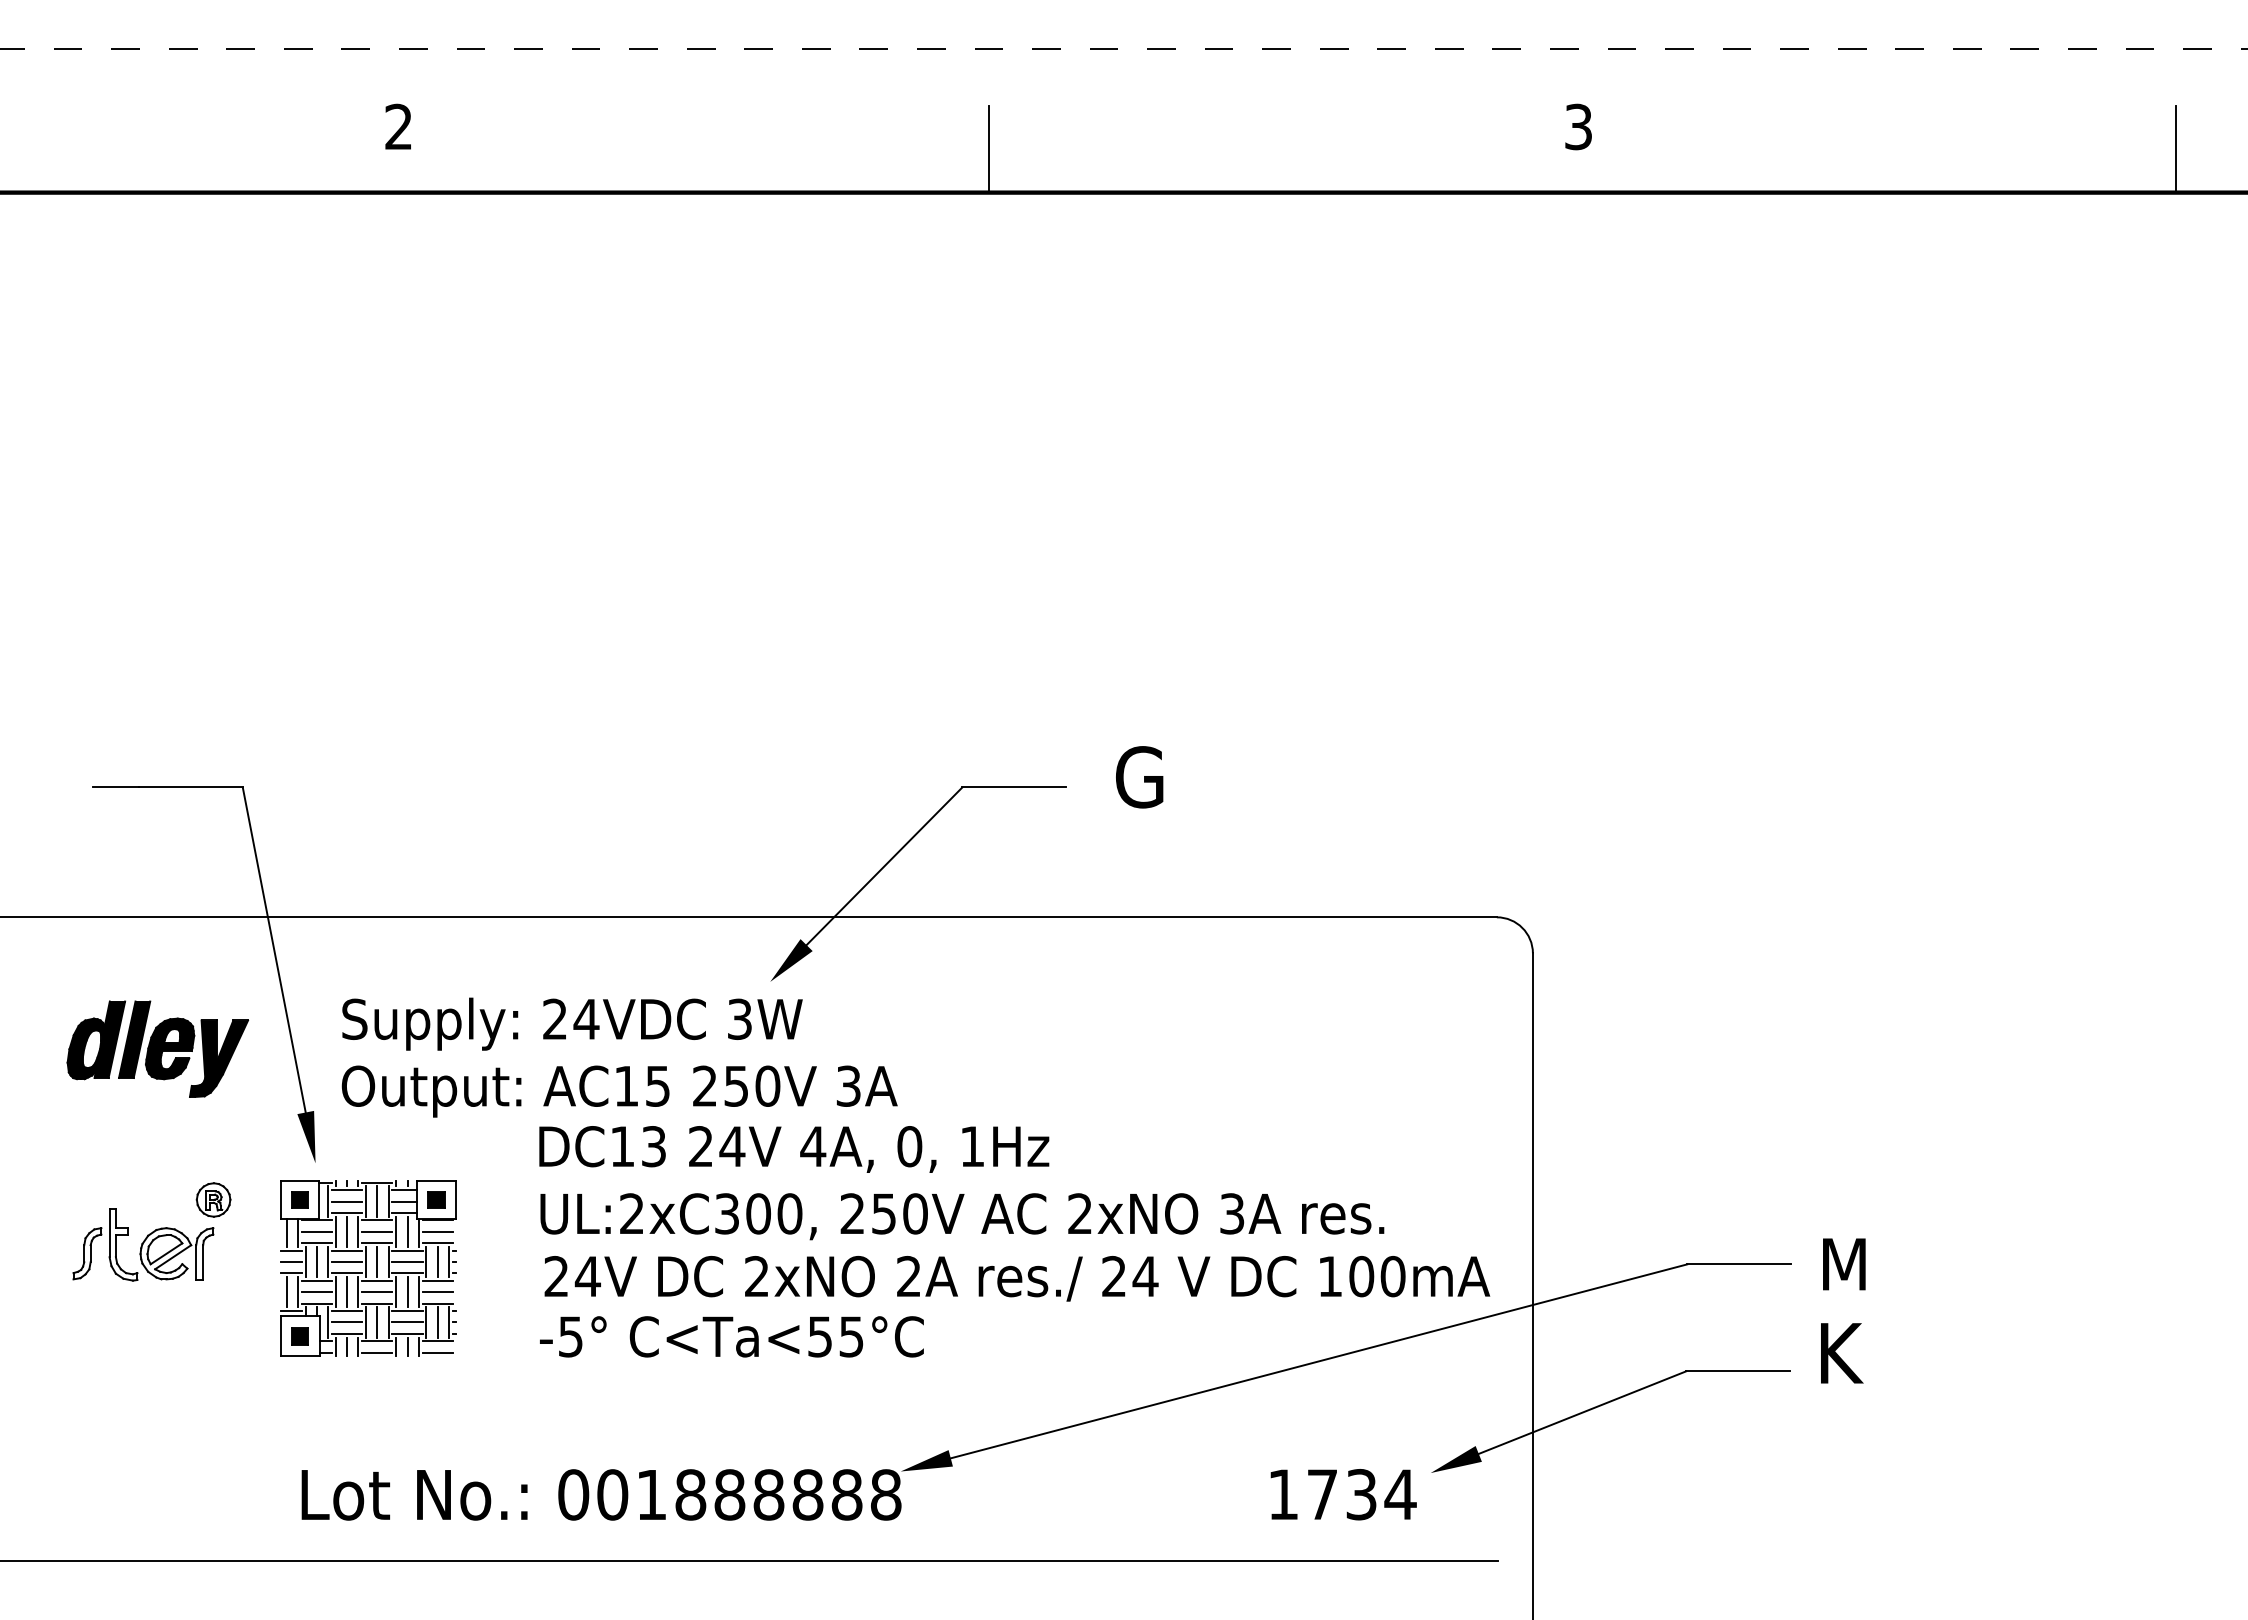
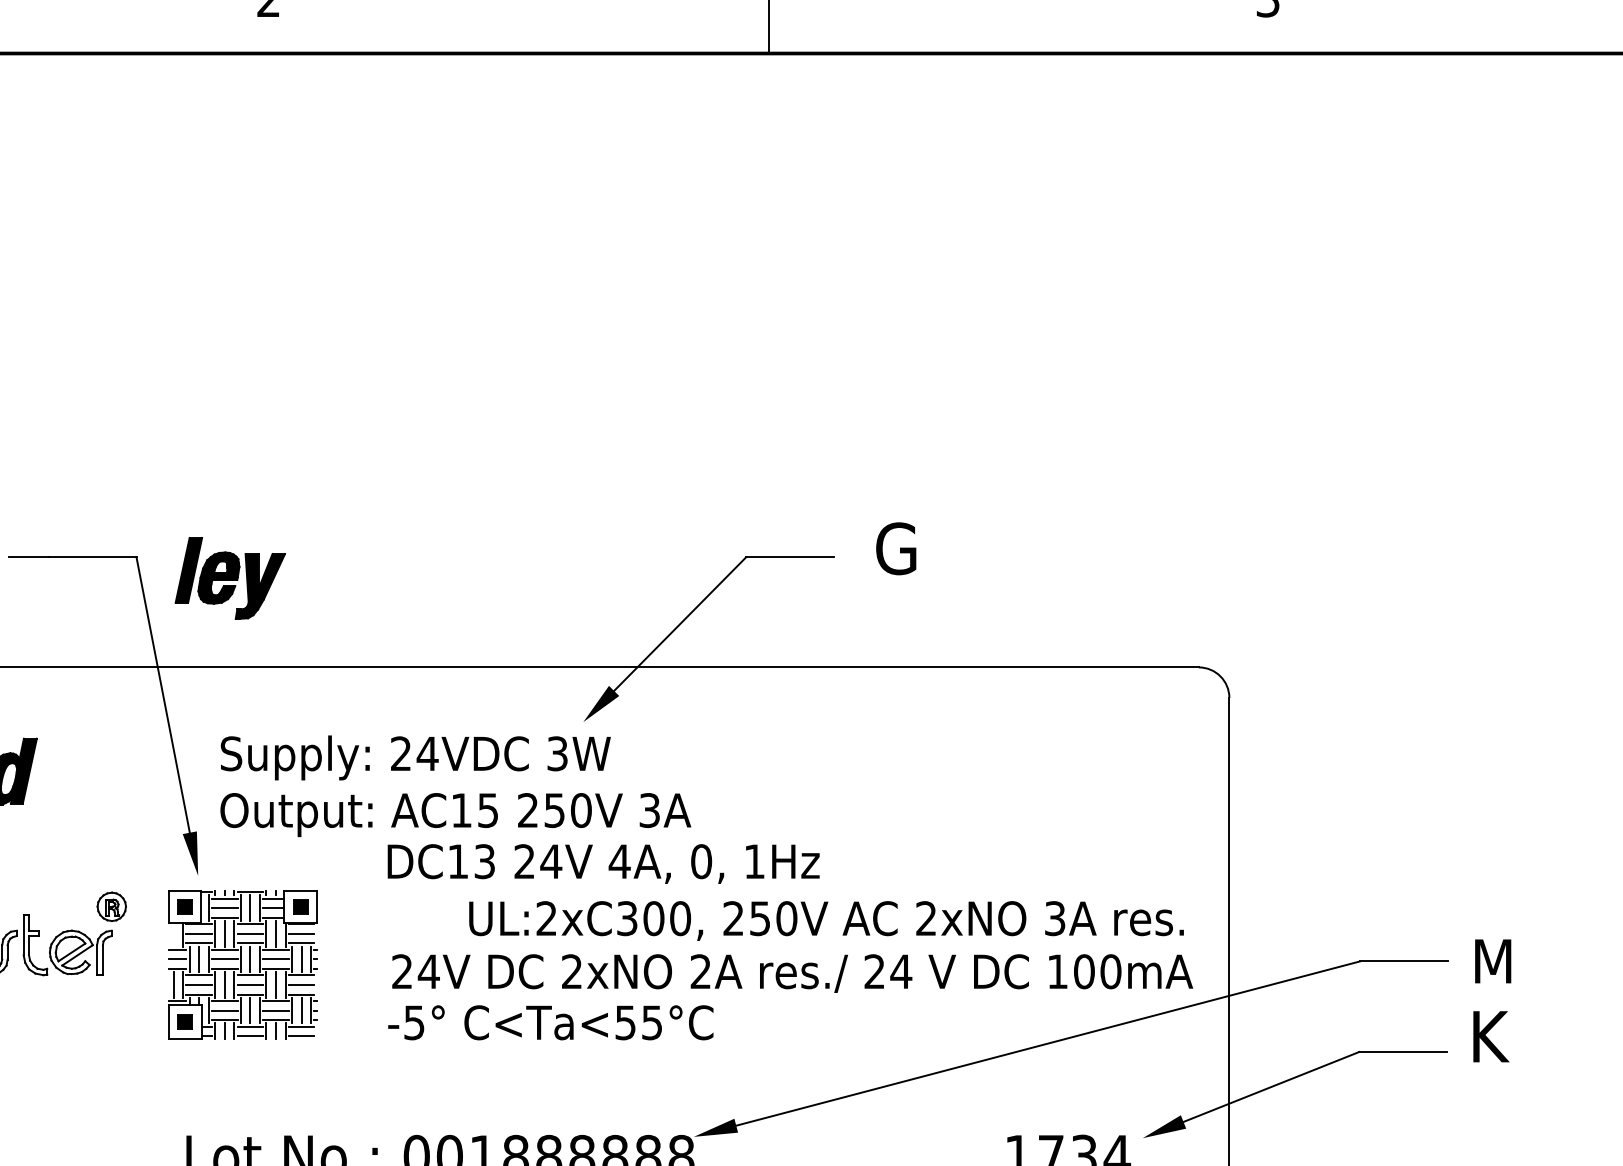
part: (183, 1048) -> (230, 577), moved
text: (962, 1216) -> (826, 920), moved
line: (286, 1232) -> (173, 934), removed

